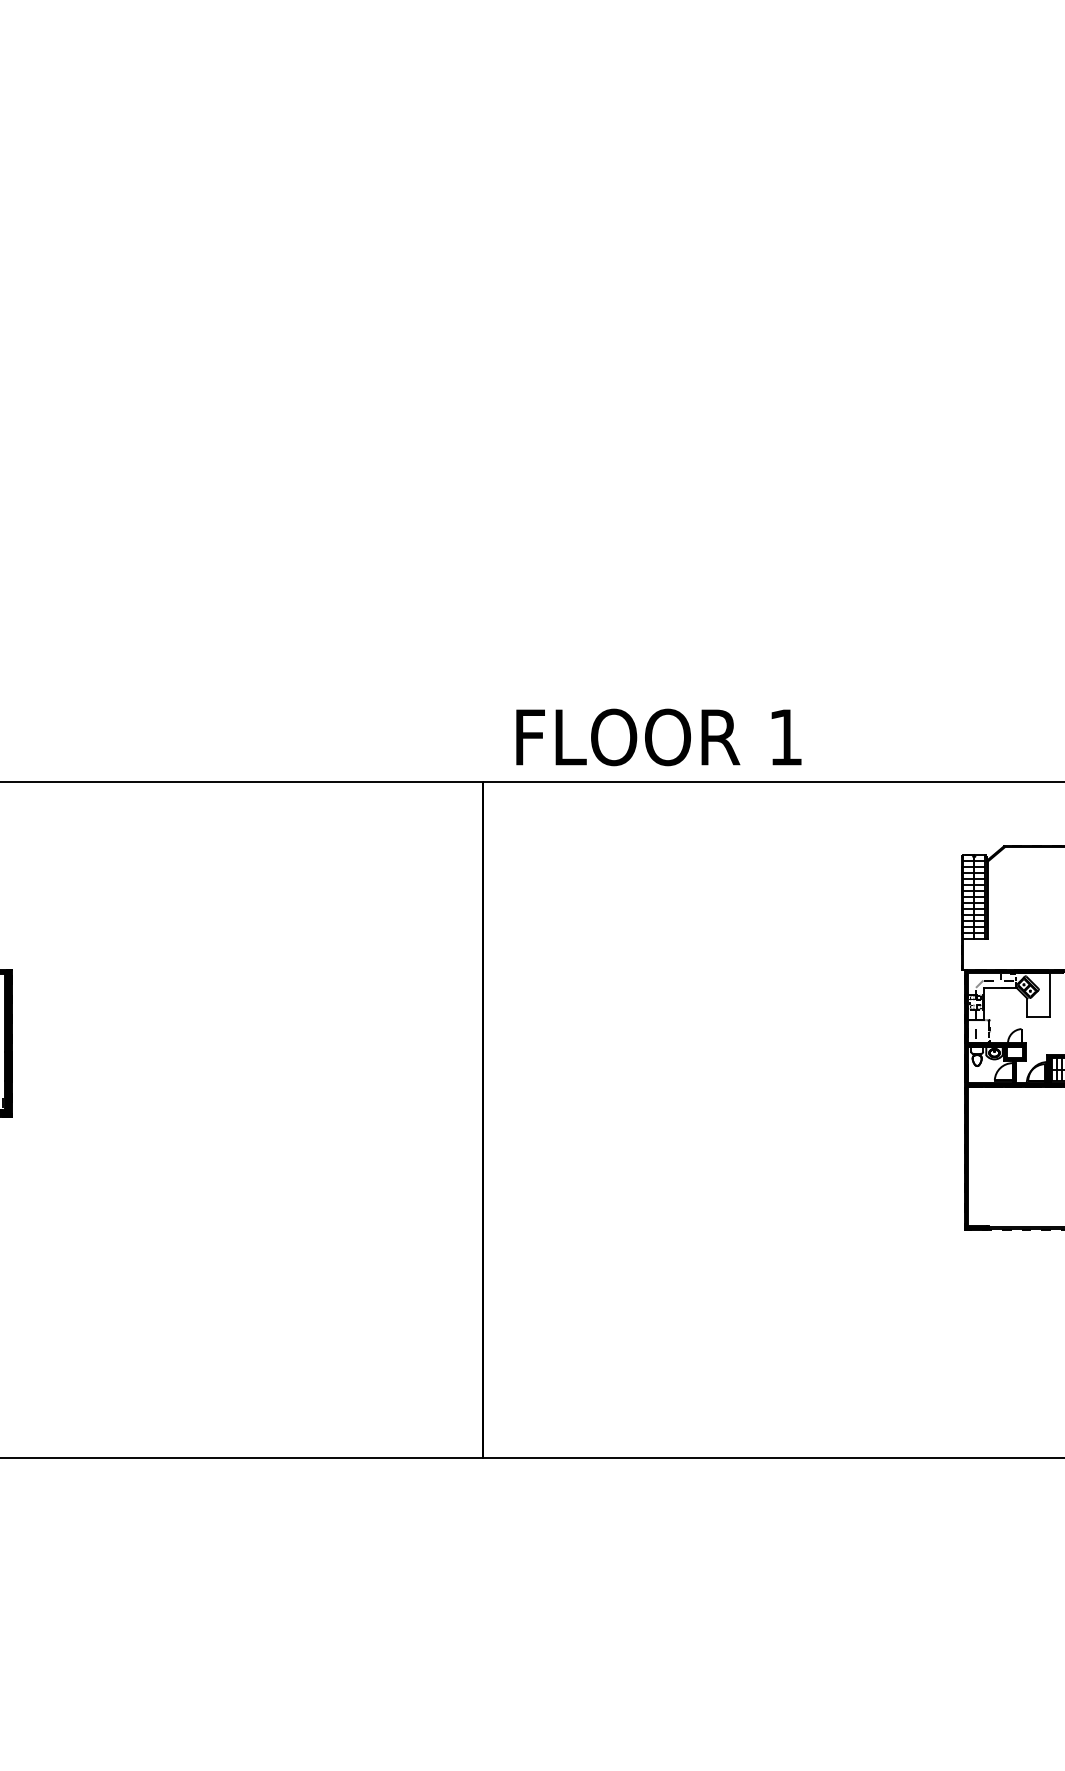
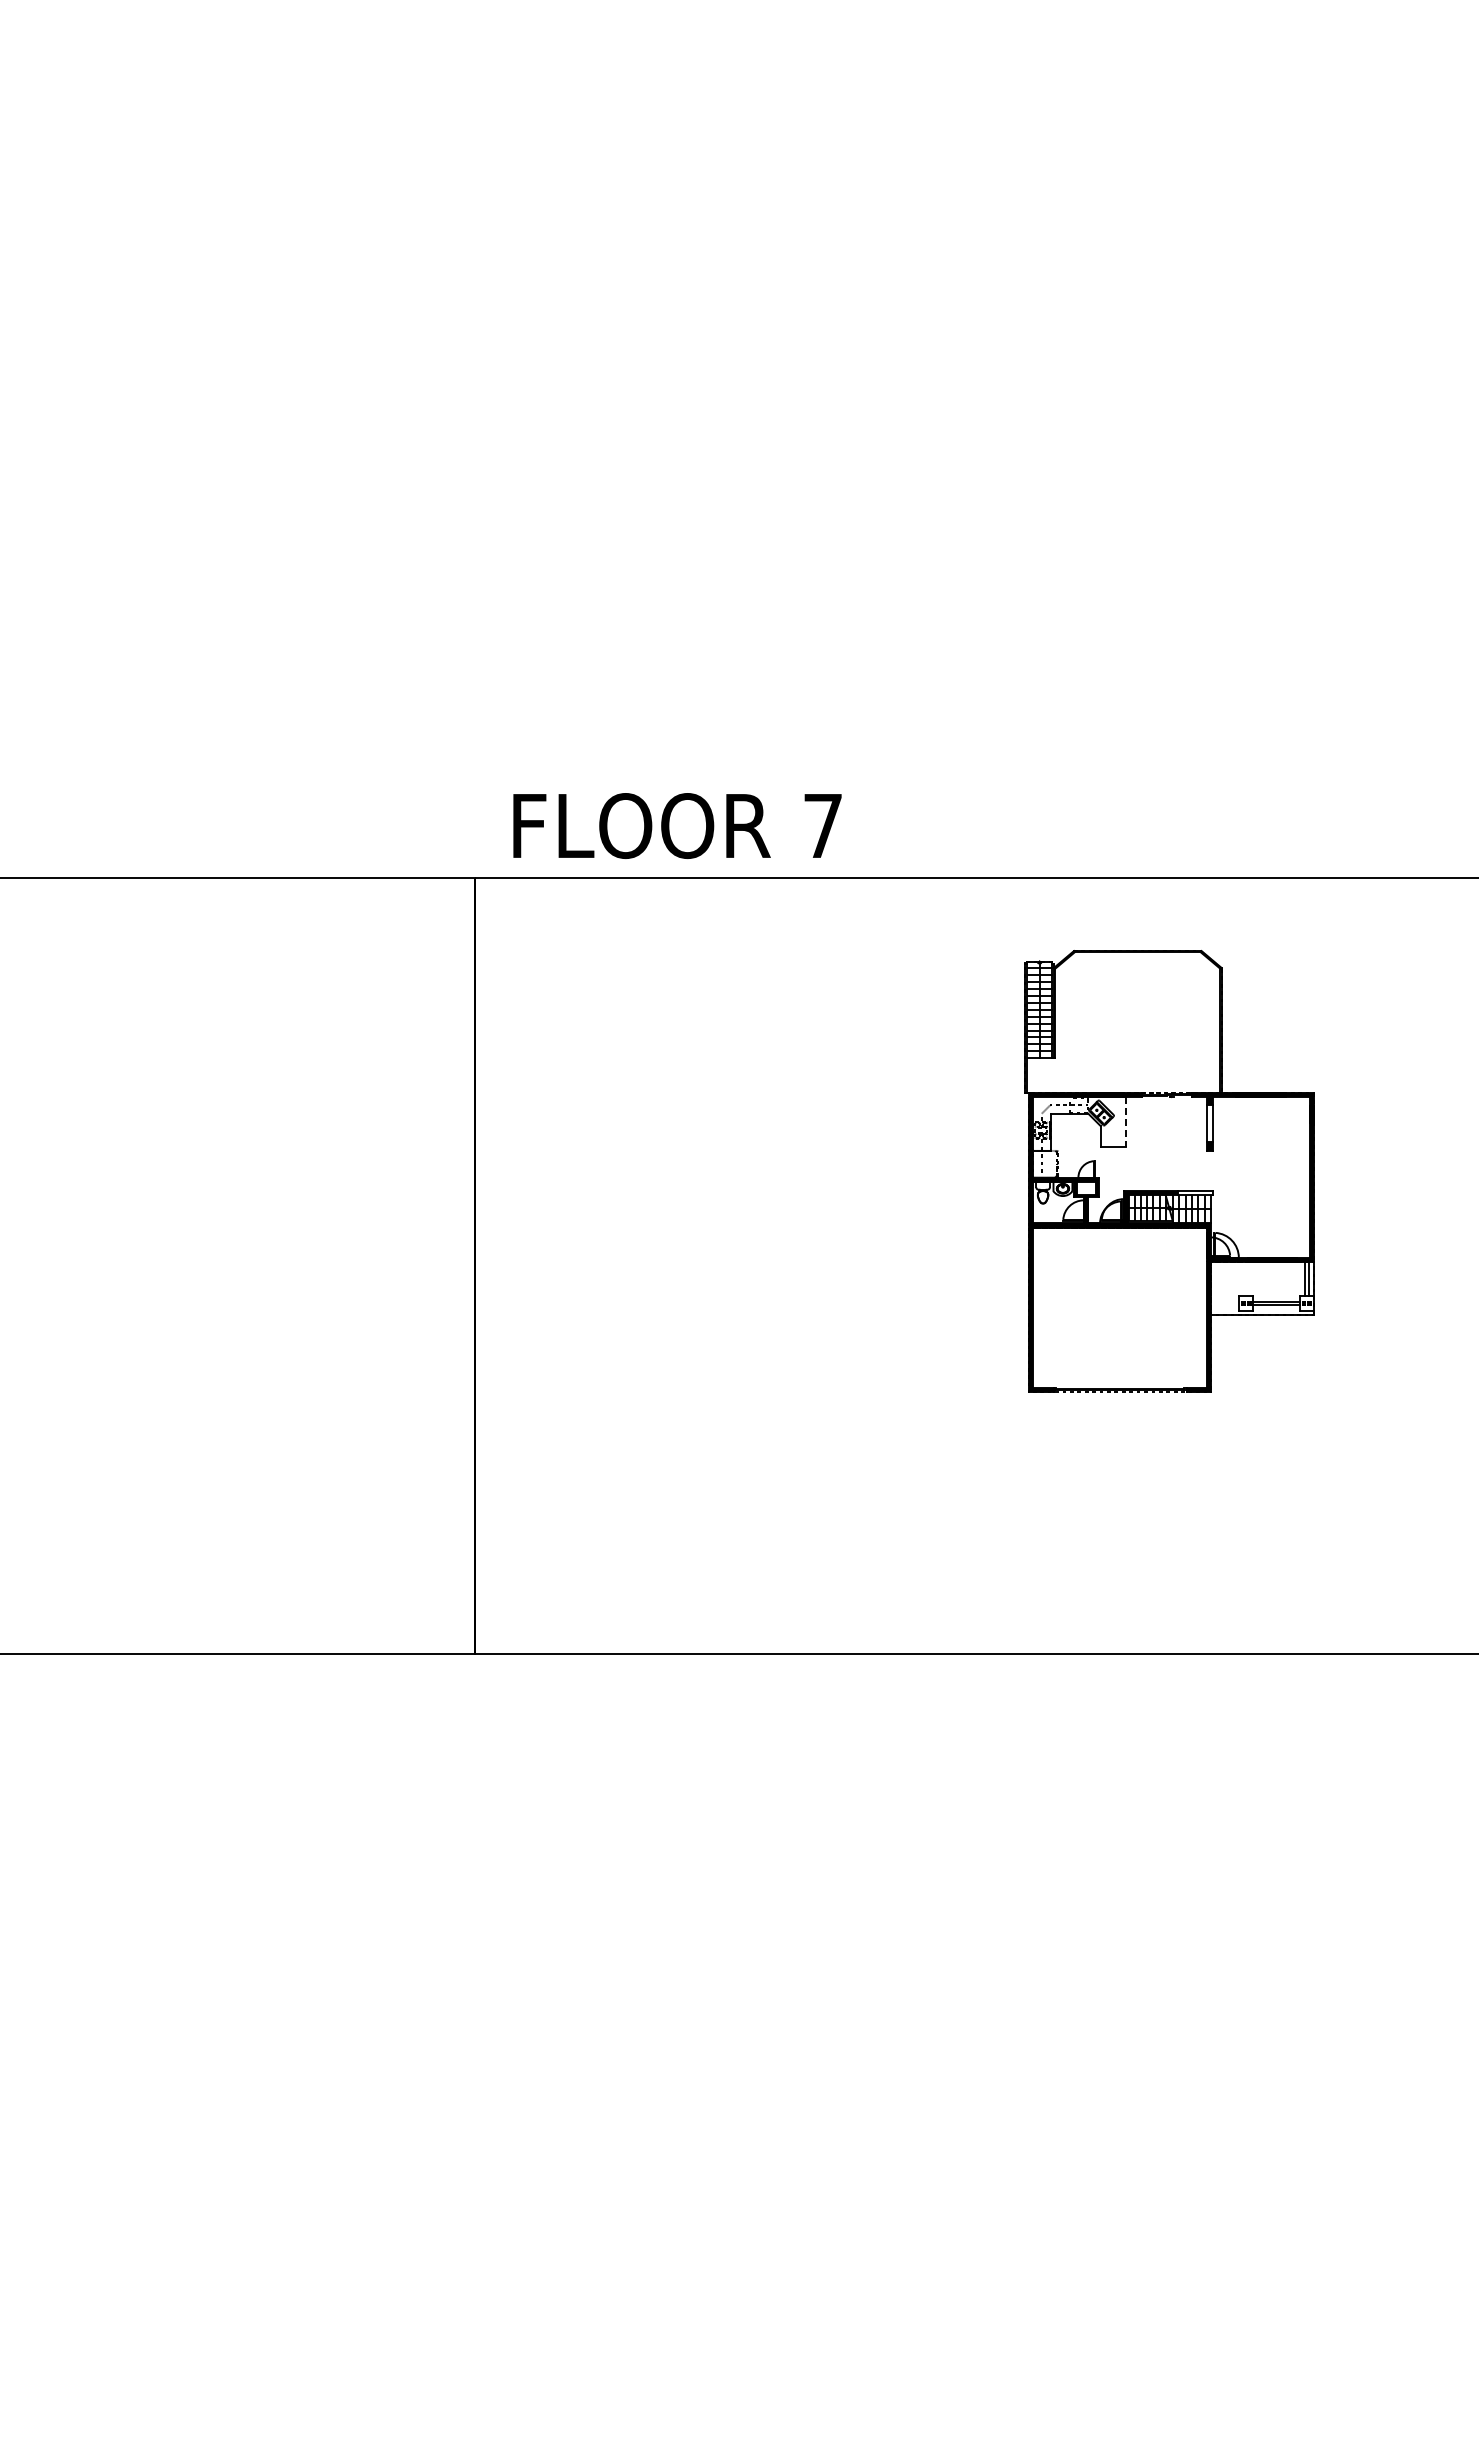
text: (785, 737) -> (822, 825), 1 -> 7
line: (1049, 994) -> (1126, 1121), solid -> dashed

